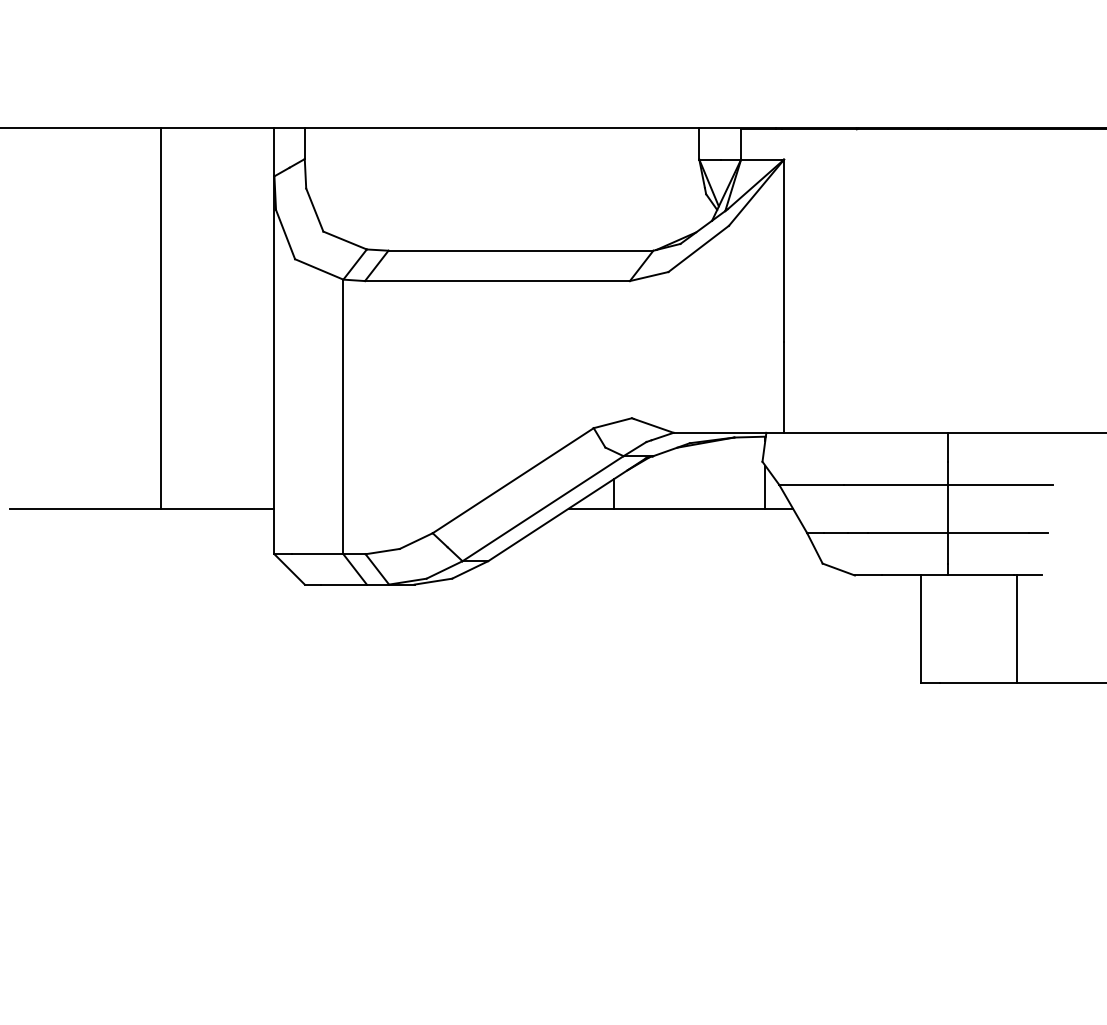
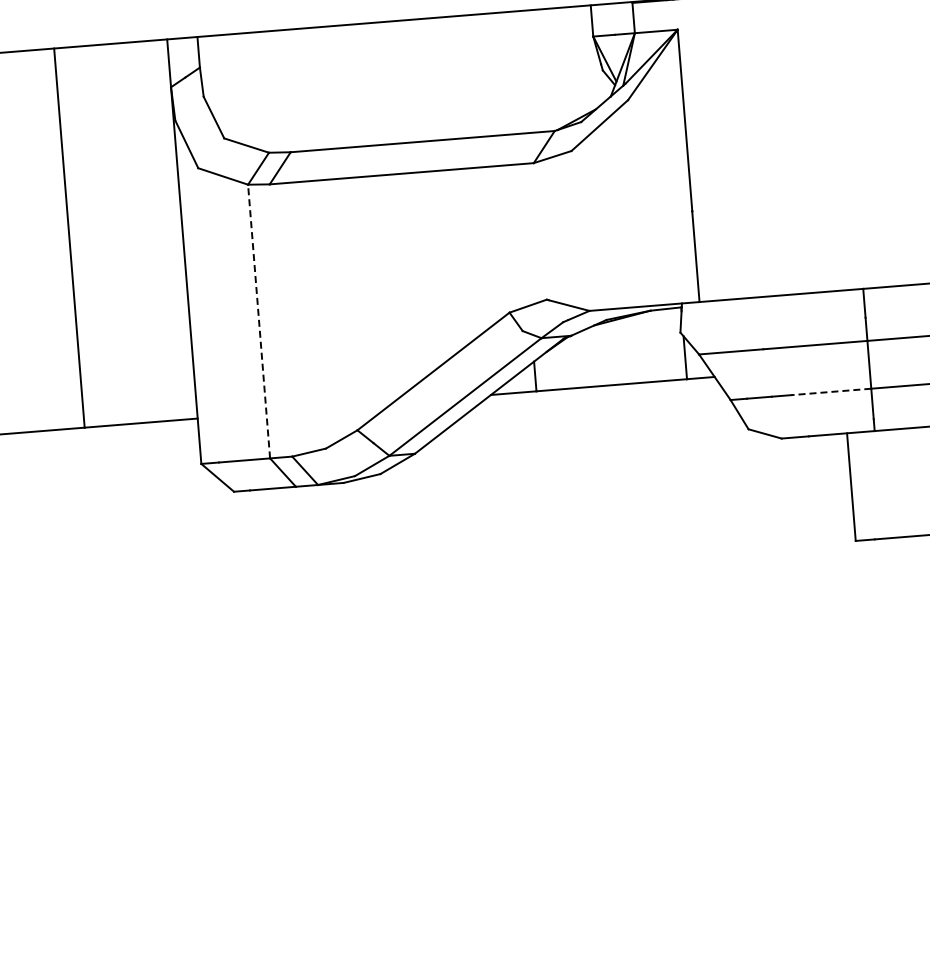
line: (343, 416) -> (259, 321), solid -> dashed
line: (907, 532) -> (830, 391), solid -> dashed

